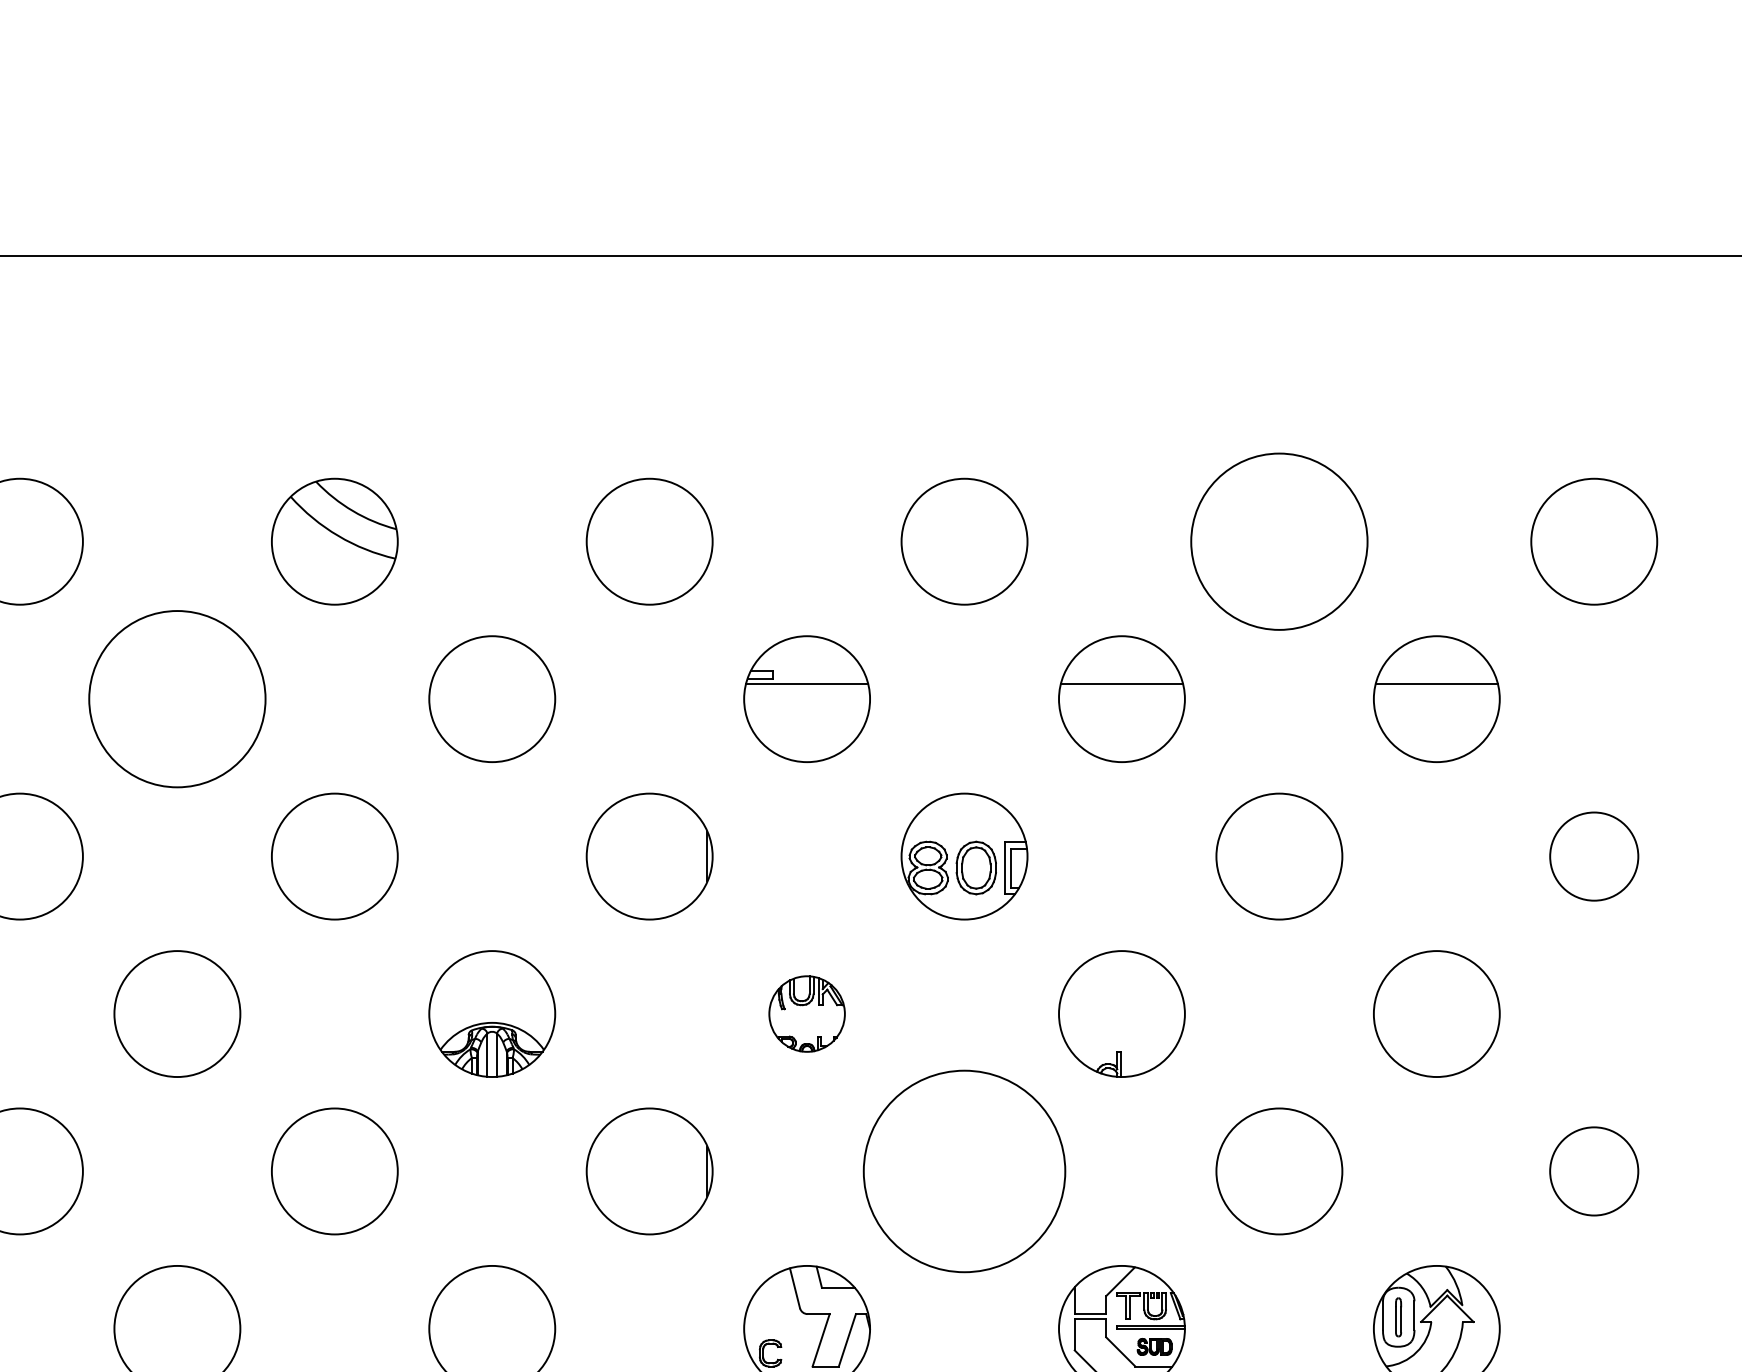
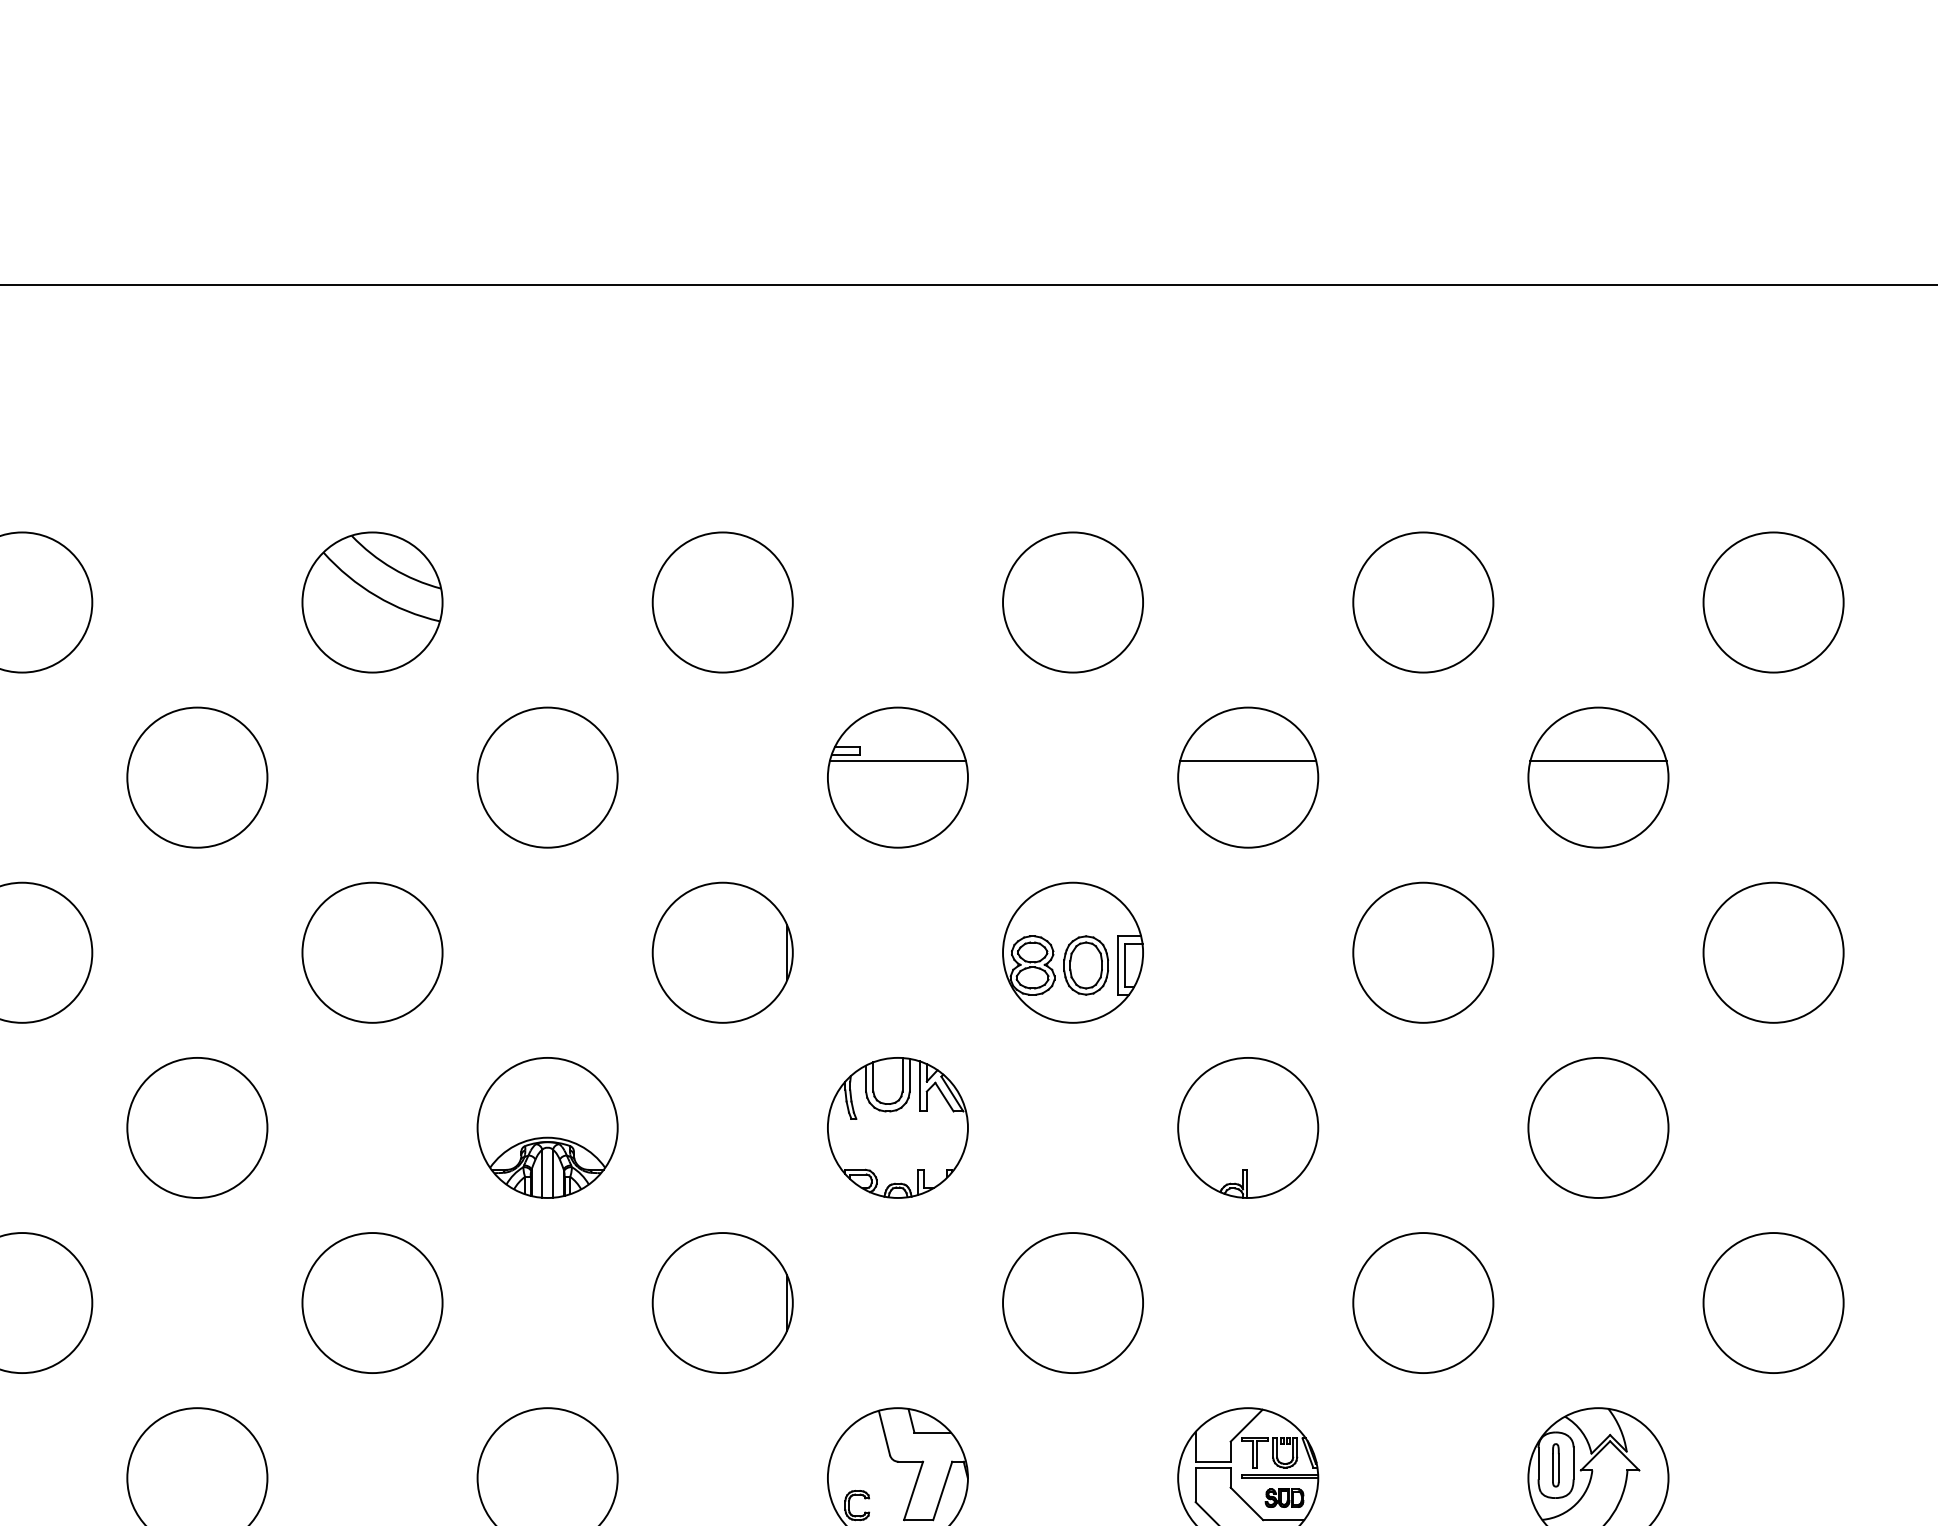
circle: (1279, 541) -> (1423, 602), size x0.71
circle: (177, 699) -> (197, 777), size x0.71
circle: (1594, 856) -> (1773, 952), size x1.43
part: (806, 1013) -> (897, 1127), size x1.67
circle: (1594, 1170) -> (1773, 1302), size x1.43
circle: (964, 1171) -> (1073, 1303), size x0.62

